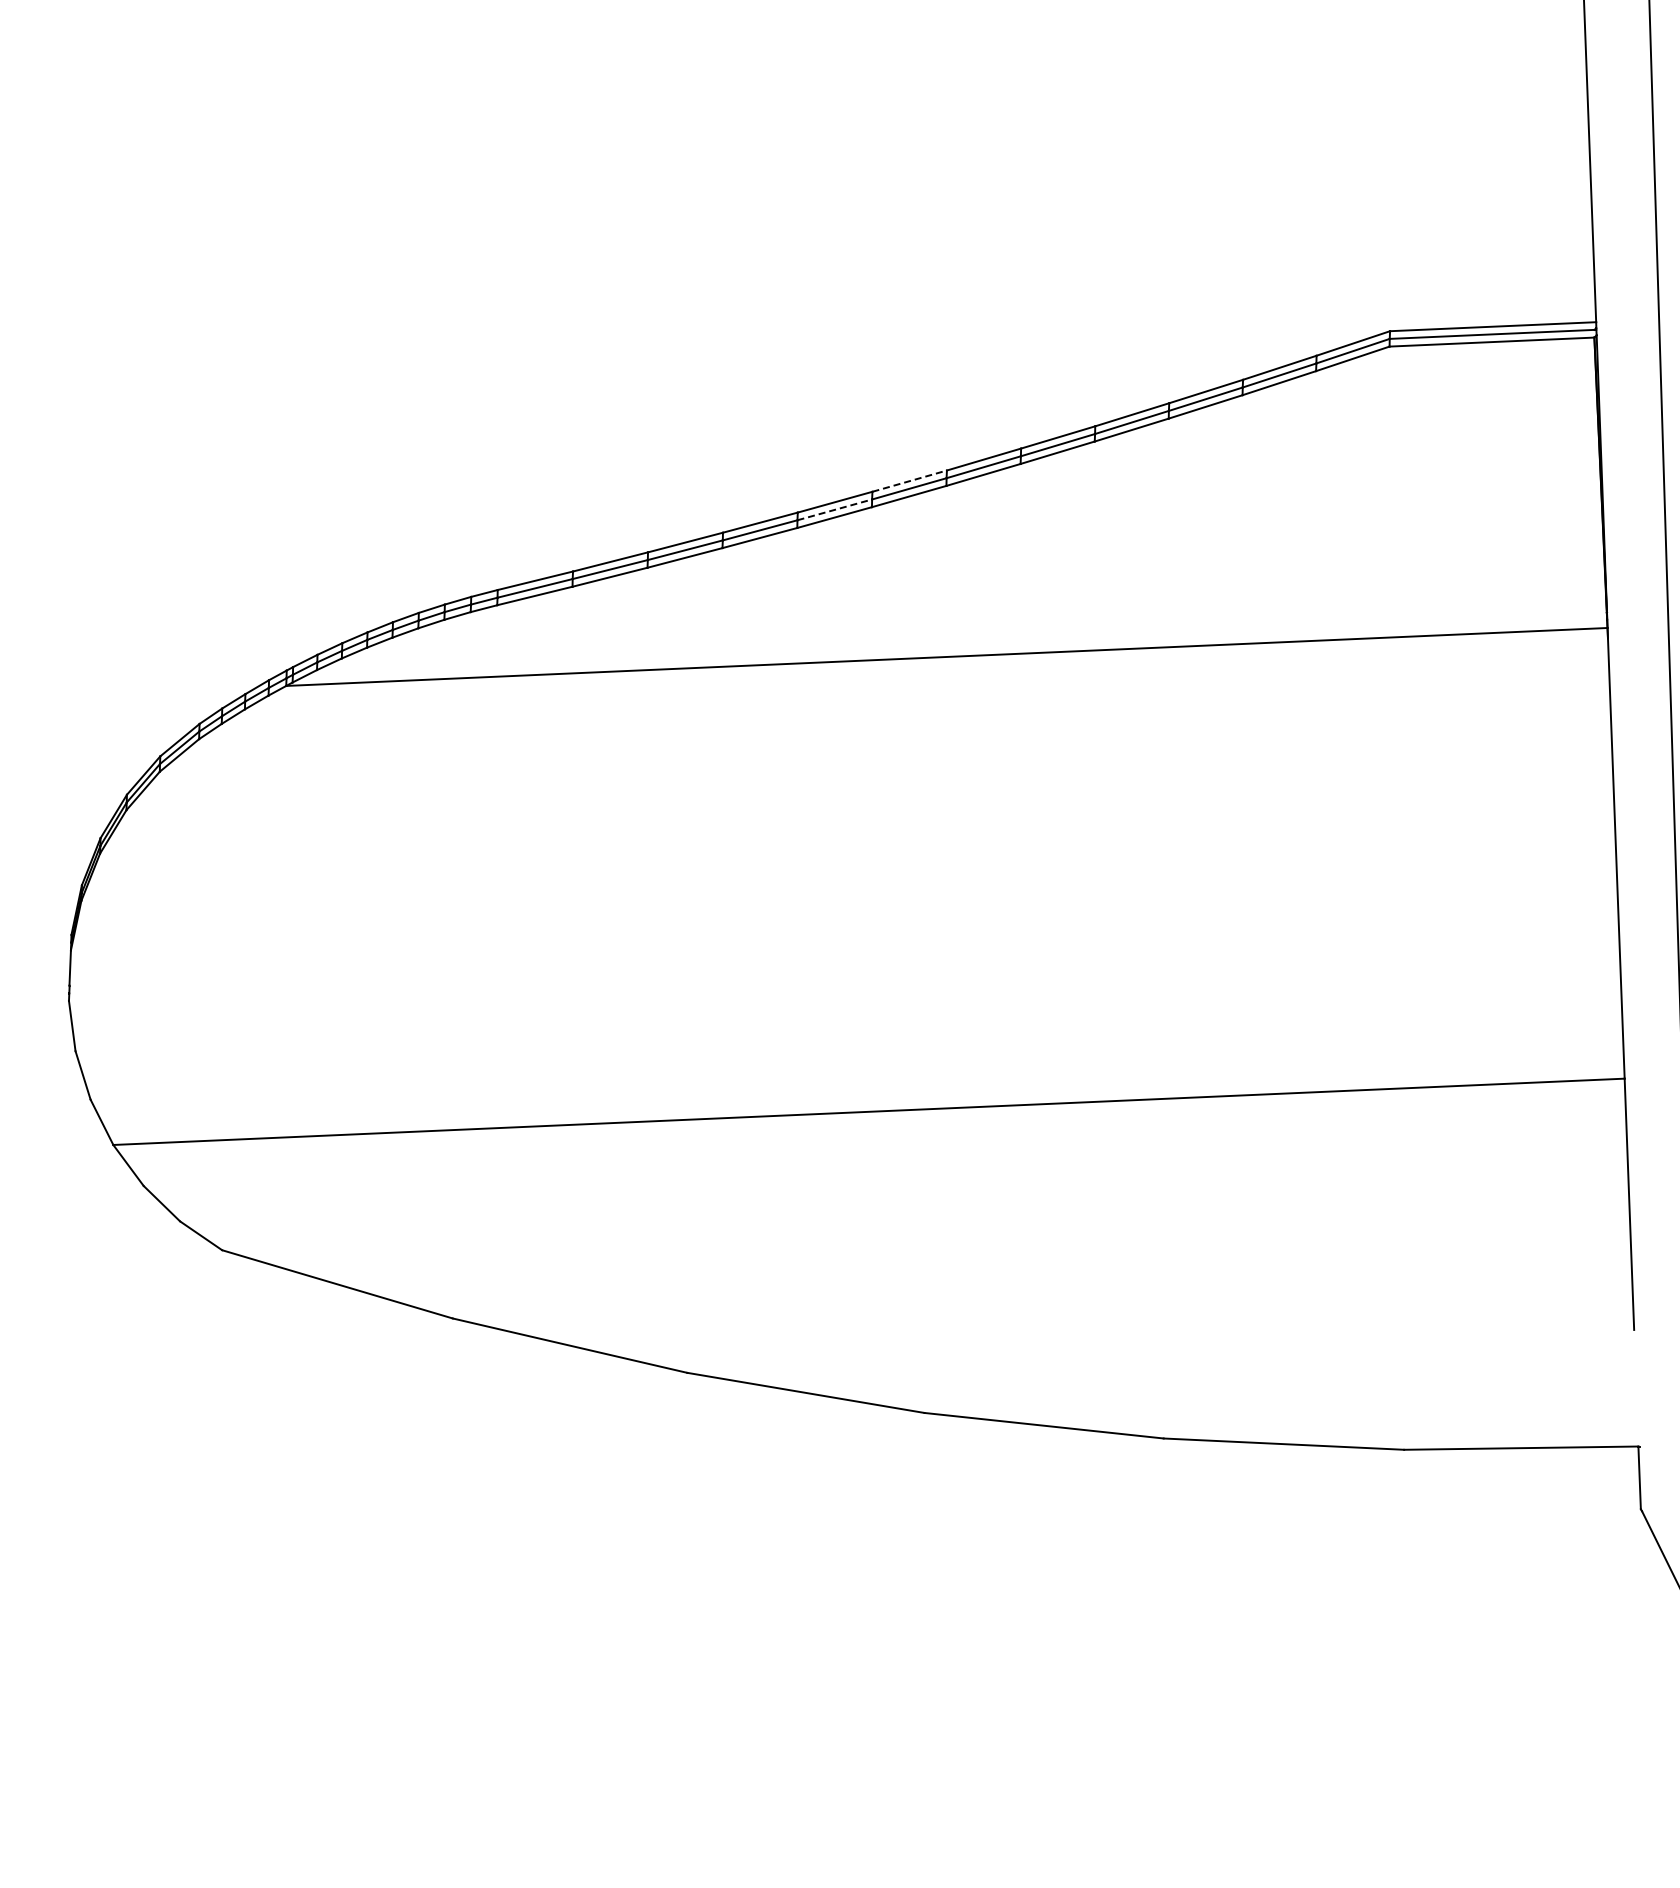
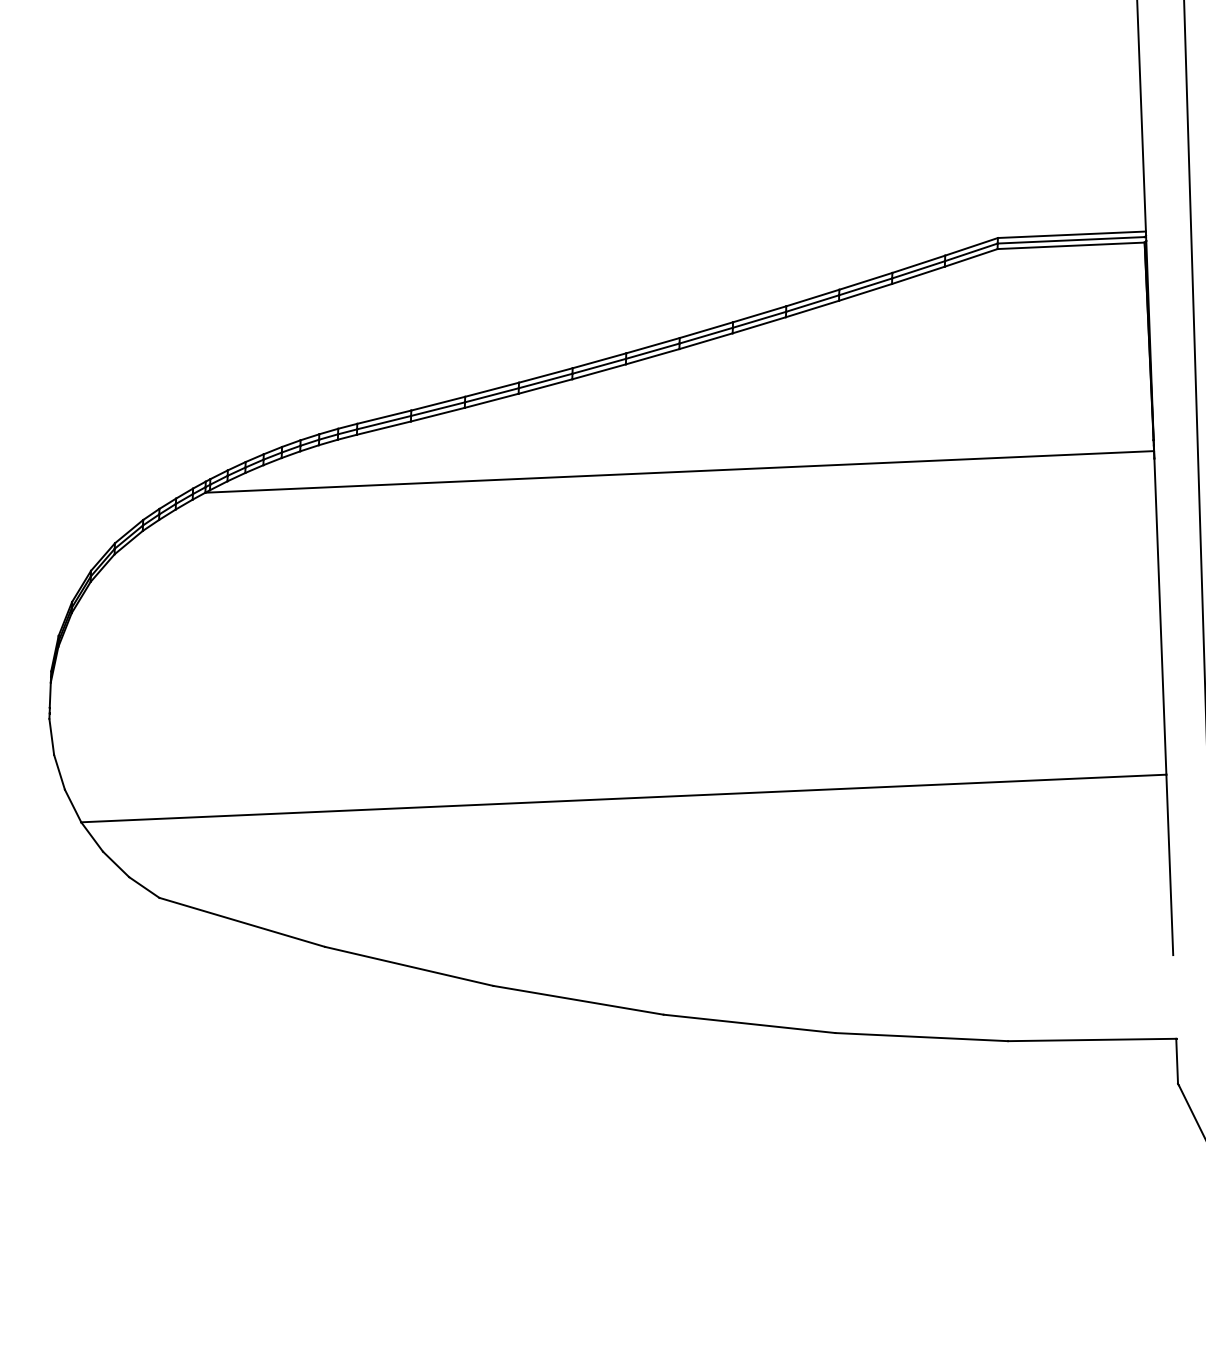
line: (909, 481) -> (652, 345), dashed -> solid
line: (834, 509) -> (599, 366), dashed -> solid

